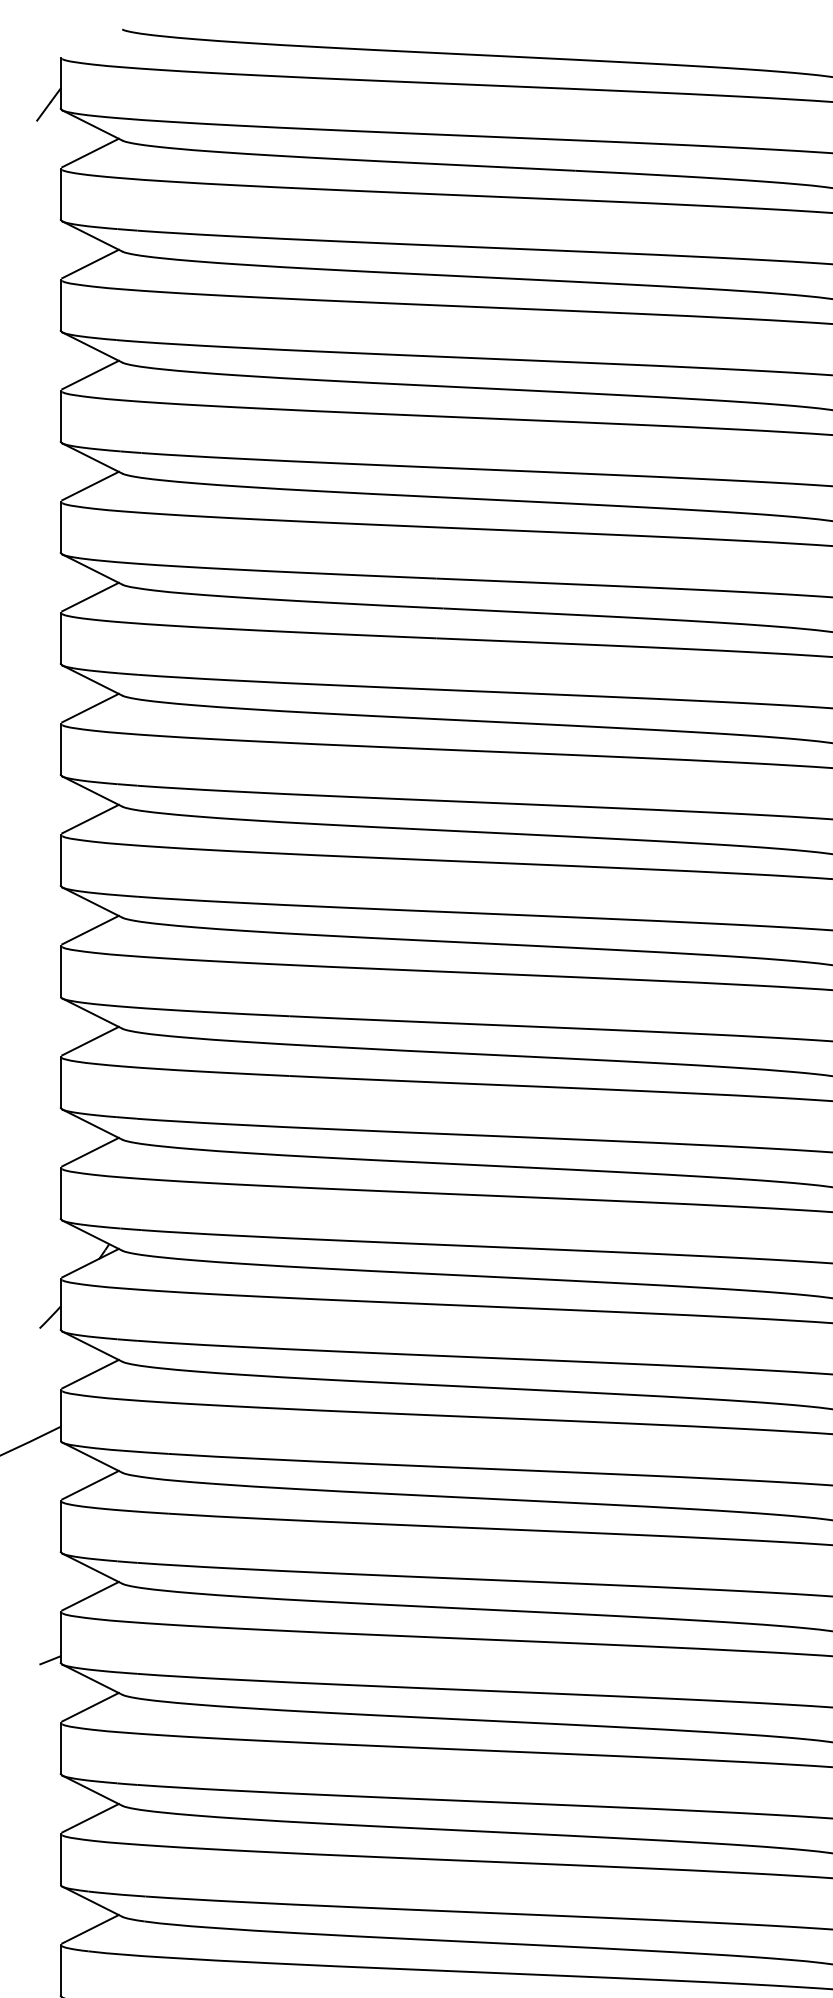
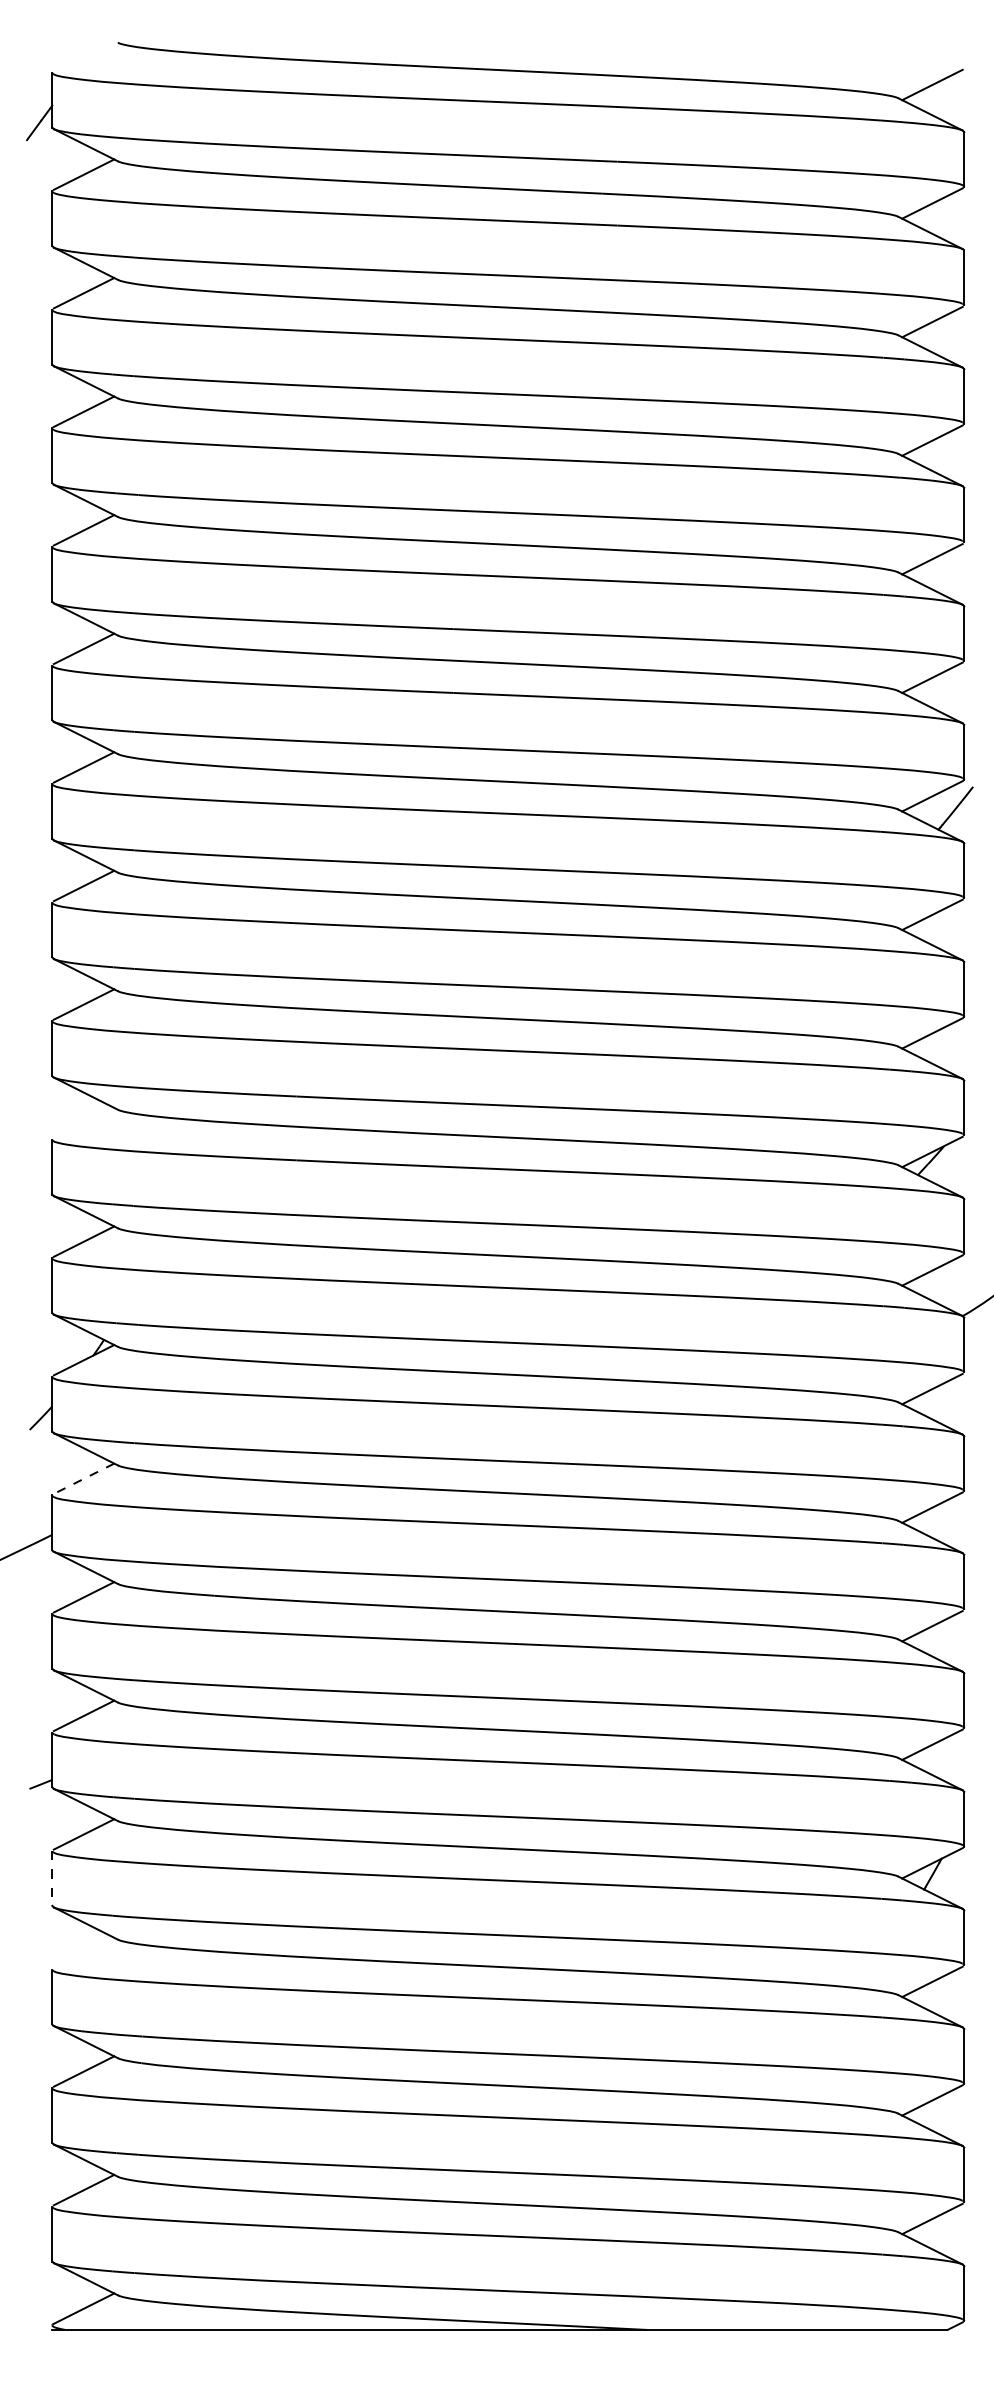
line: (90, 1040) -> (83, 1122), removed
line: (90, 1373) -> (84, 1478), solid -> dashed
line: (61, 1749) -> (52, 1879), solid -> dashed
line: (90, 1817) -> (83, 1952), removed

